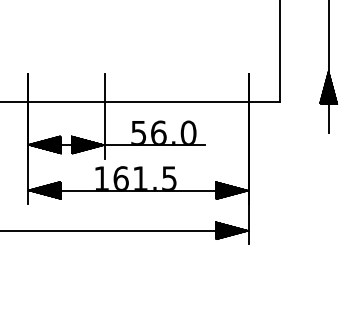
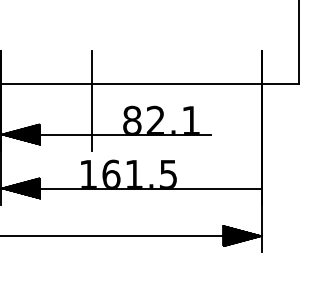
text: (163, 131) -> (161, 118), 56.0 -> 82.1
hatch: (87, 144) -> (71, 134), removed
hatch: (231, 190) -> (241, 188), removed

